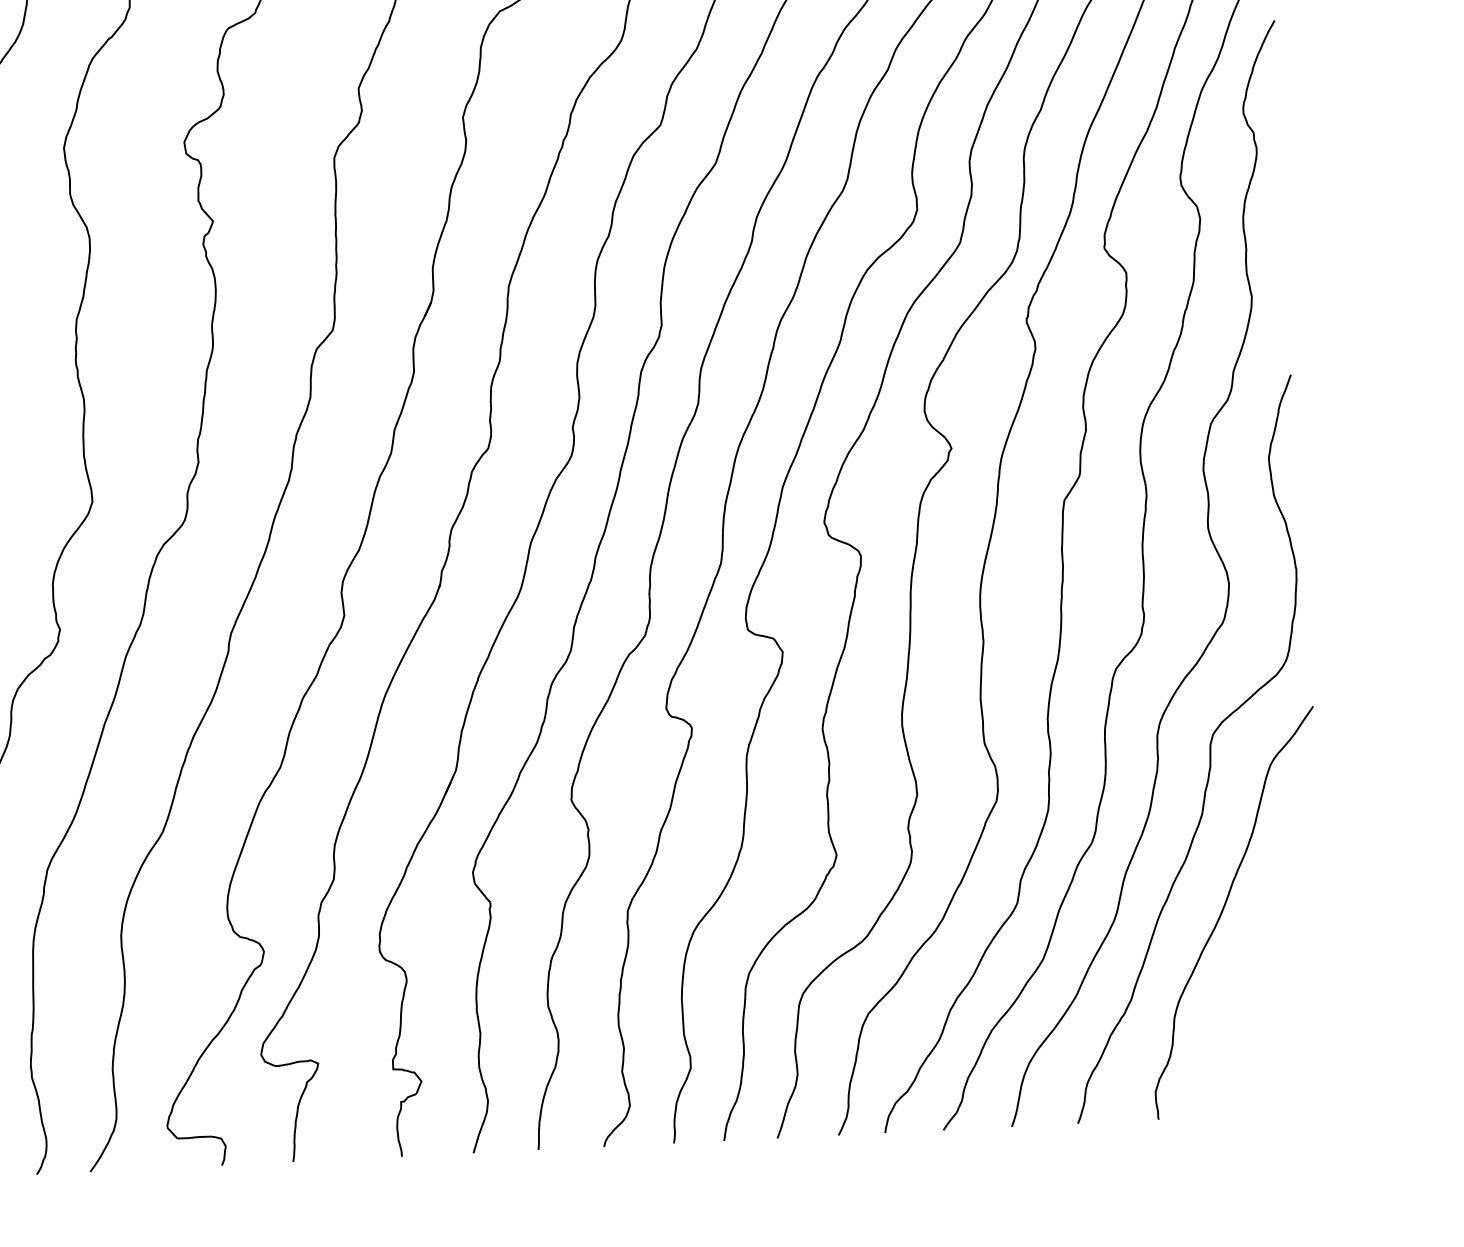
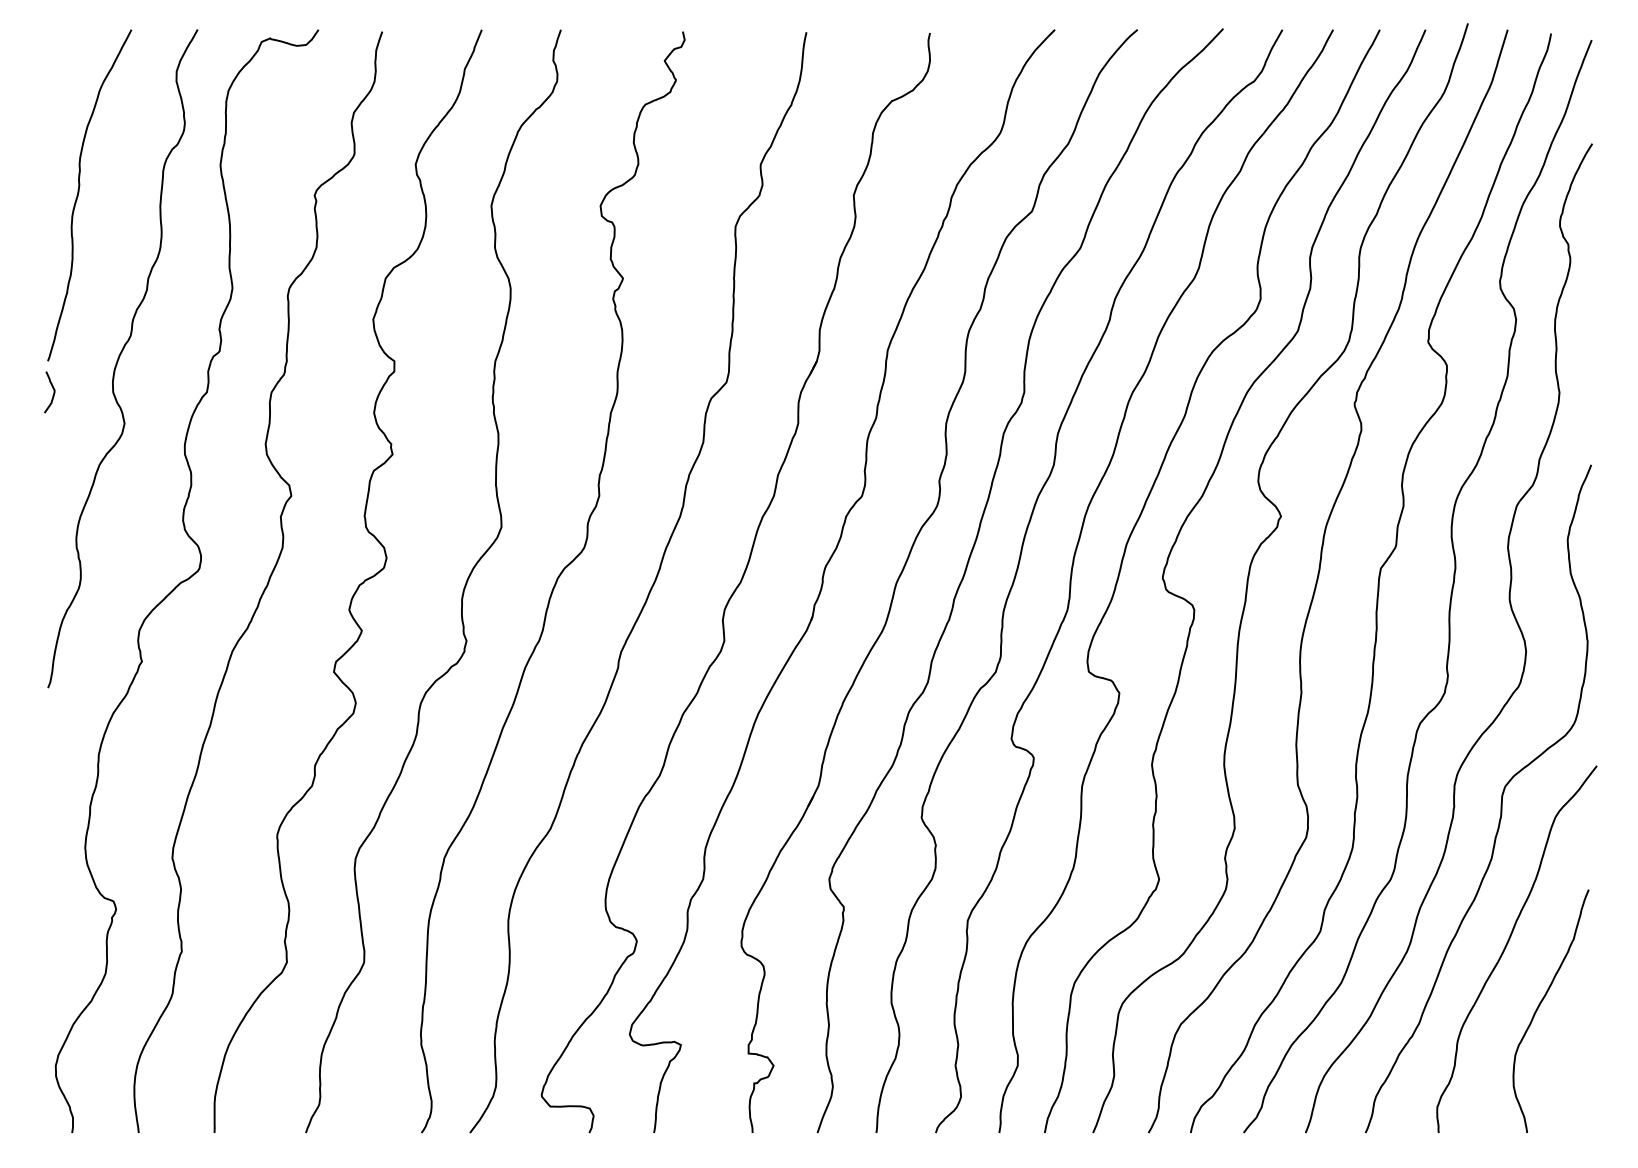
curve: (1263, 973) -> (1540, 1005), added

